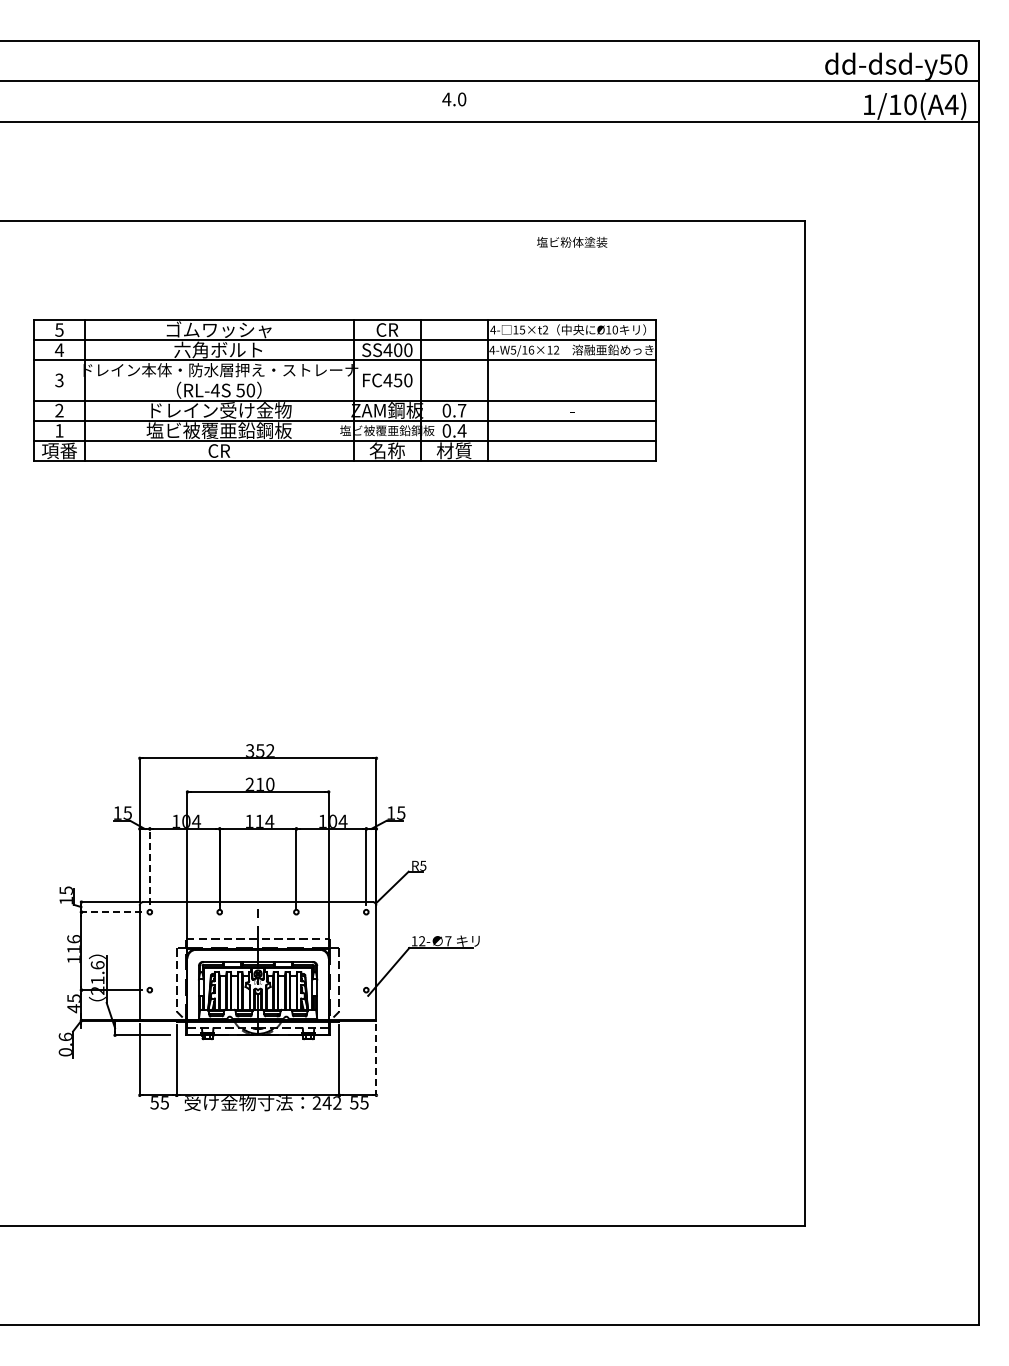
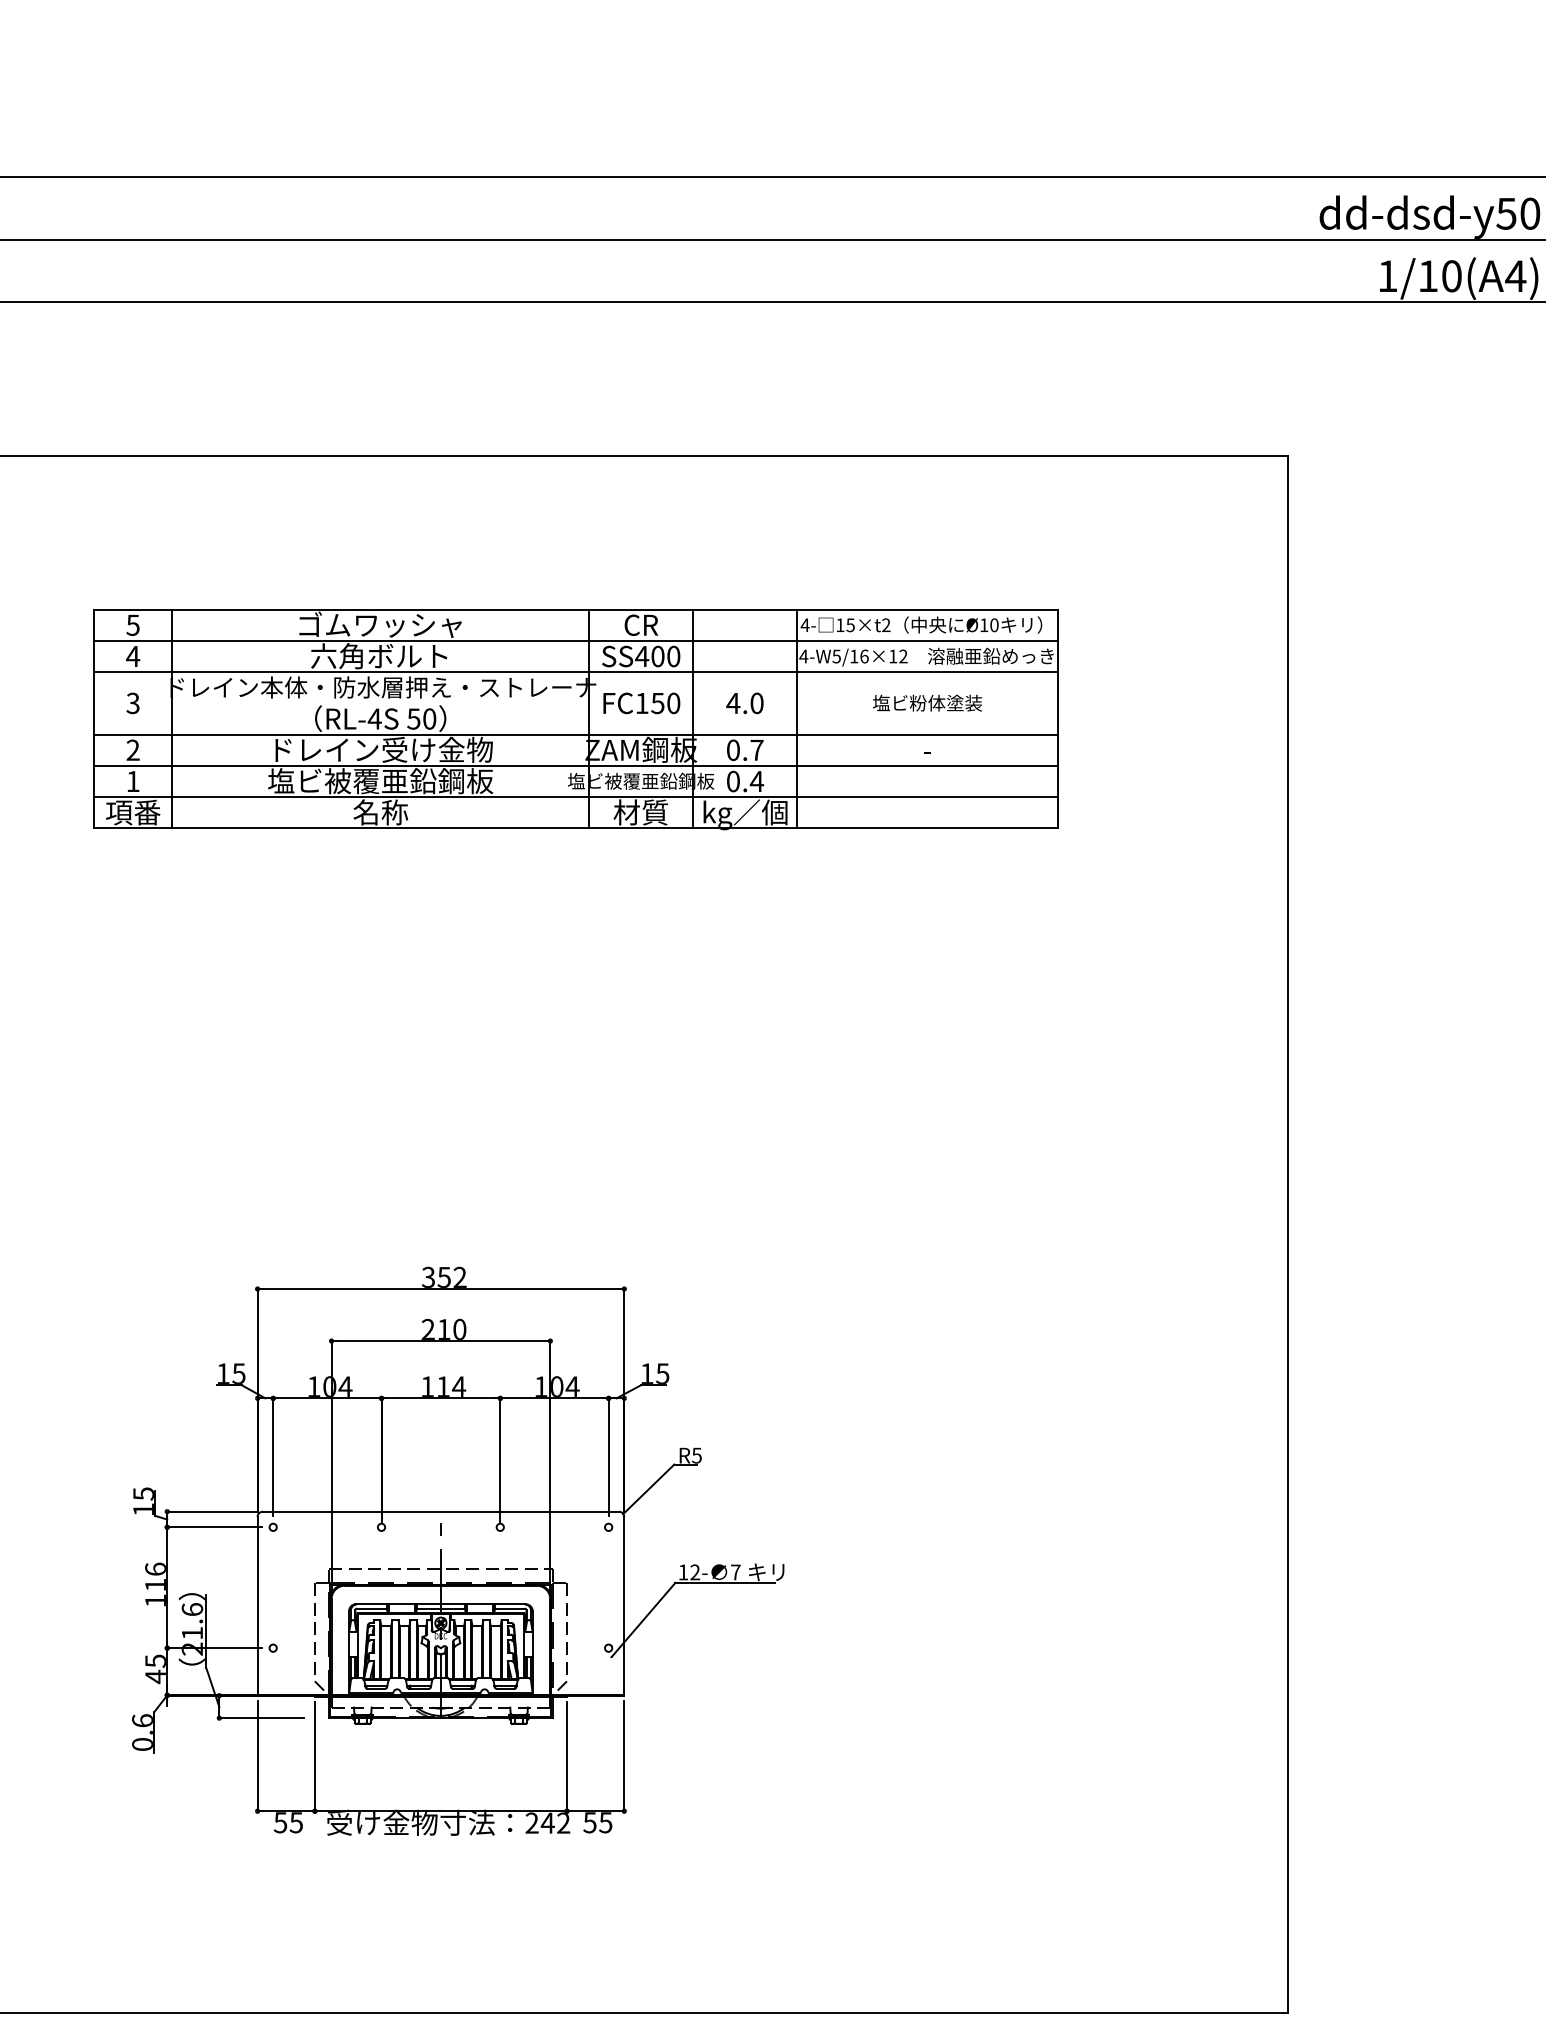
text: (454, 99) -> (745, 703), moved
text: (572, 241) -> (928, 701), moved
text: (387, 380) -> (641, 703), FC450 -> FC150
text: (218, 450) -> (379, 811), CR -> 名称
text: (386, 450) -> (639, 811), 名称 -> 材質
text: (454, 452) -> (745, 815), 材質 -> kg／個
line: (149, 866) -> (272, 1456), dashed -> solid
line: (111, 912) -> (213, 1527), dashed -> solid
line: (376, 1059) -> (624, 1755), dashed -> solid

